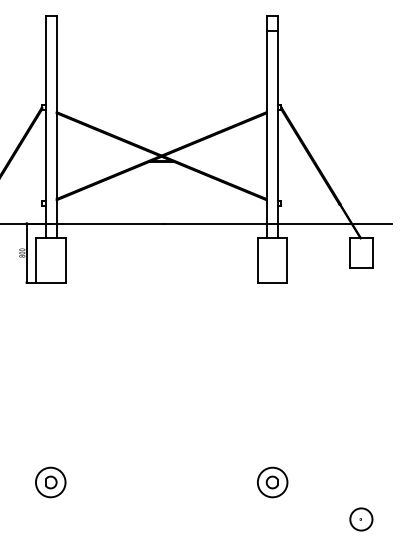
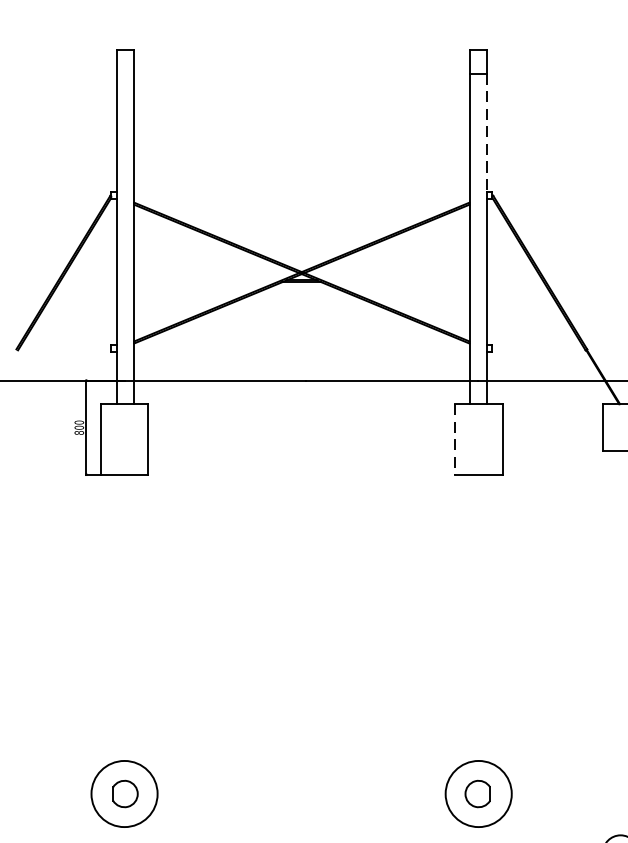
line: (277, 68) -> (486, 133), solid -> dashed
line: (257, 260) -> (454, 439), solid -> dashed
part: (50, 482) -> (124, 794), size x1.4
part: (272, 482) -> (478, 794), size x1.4

